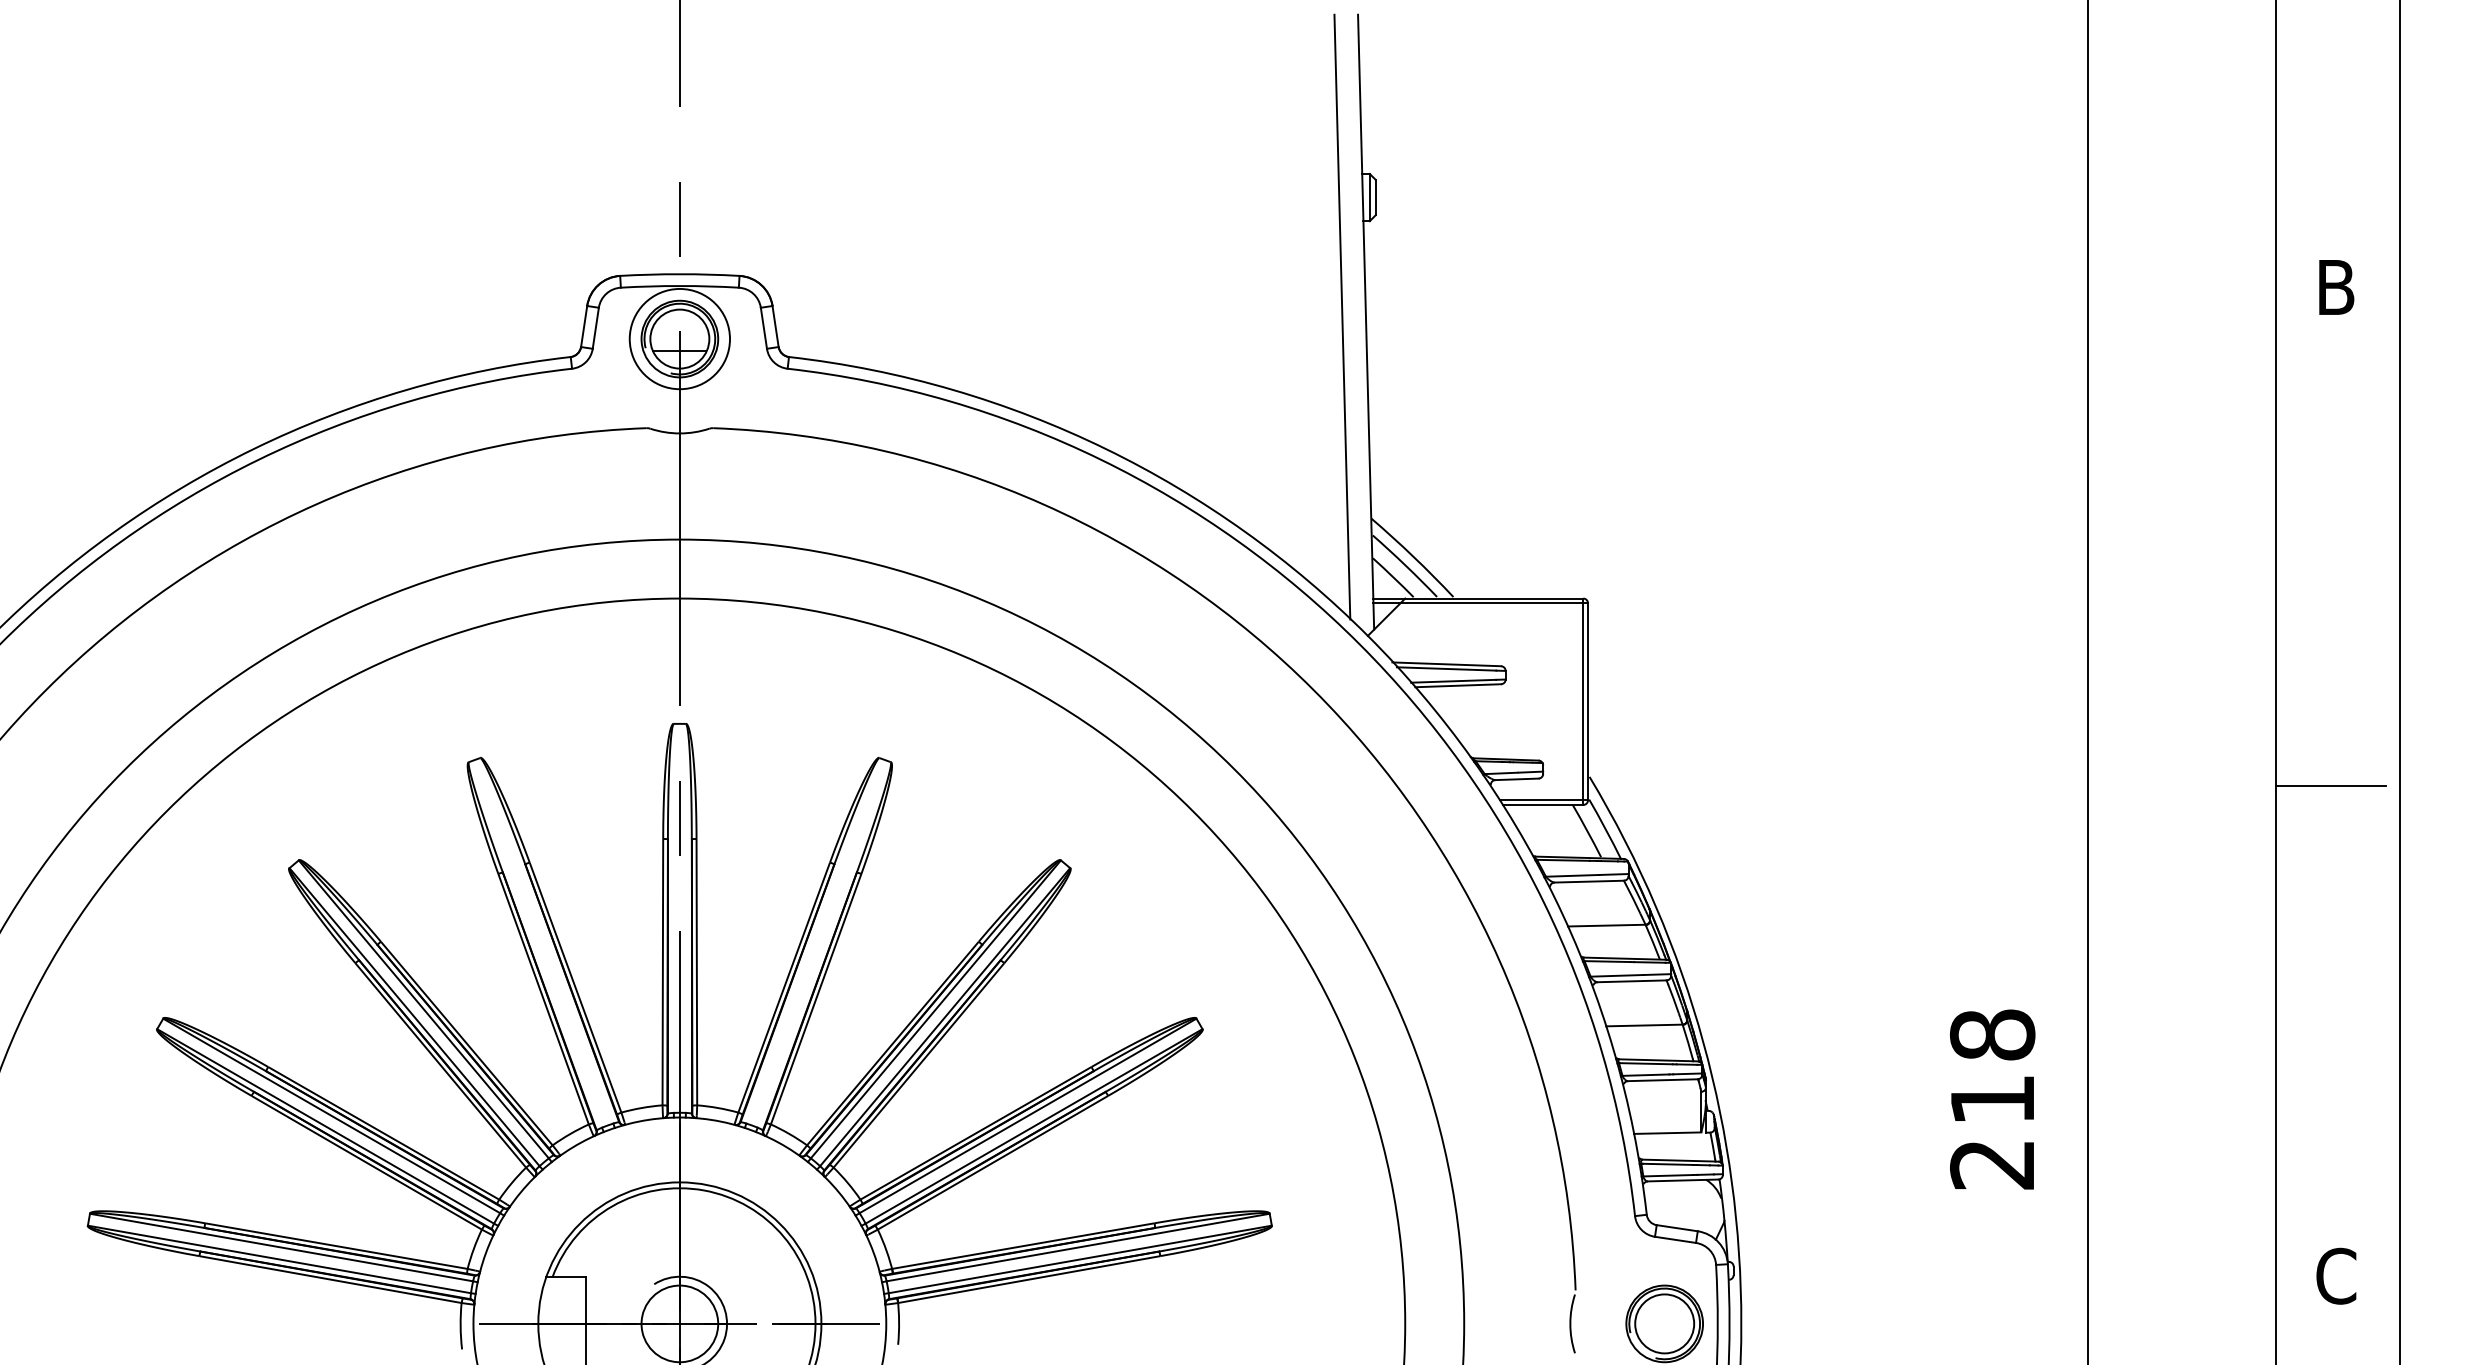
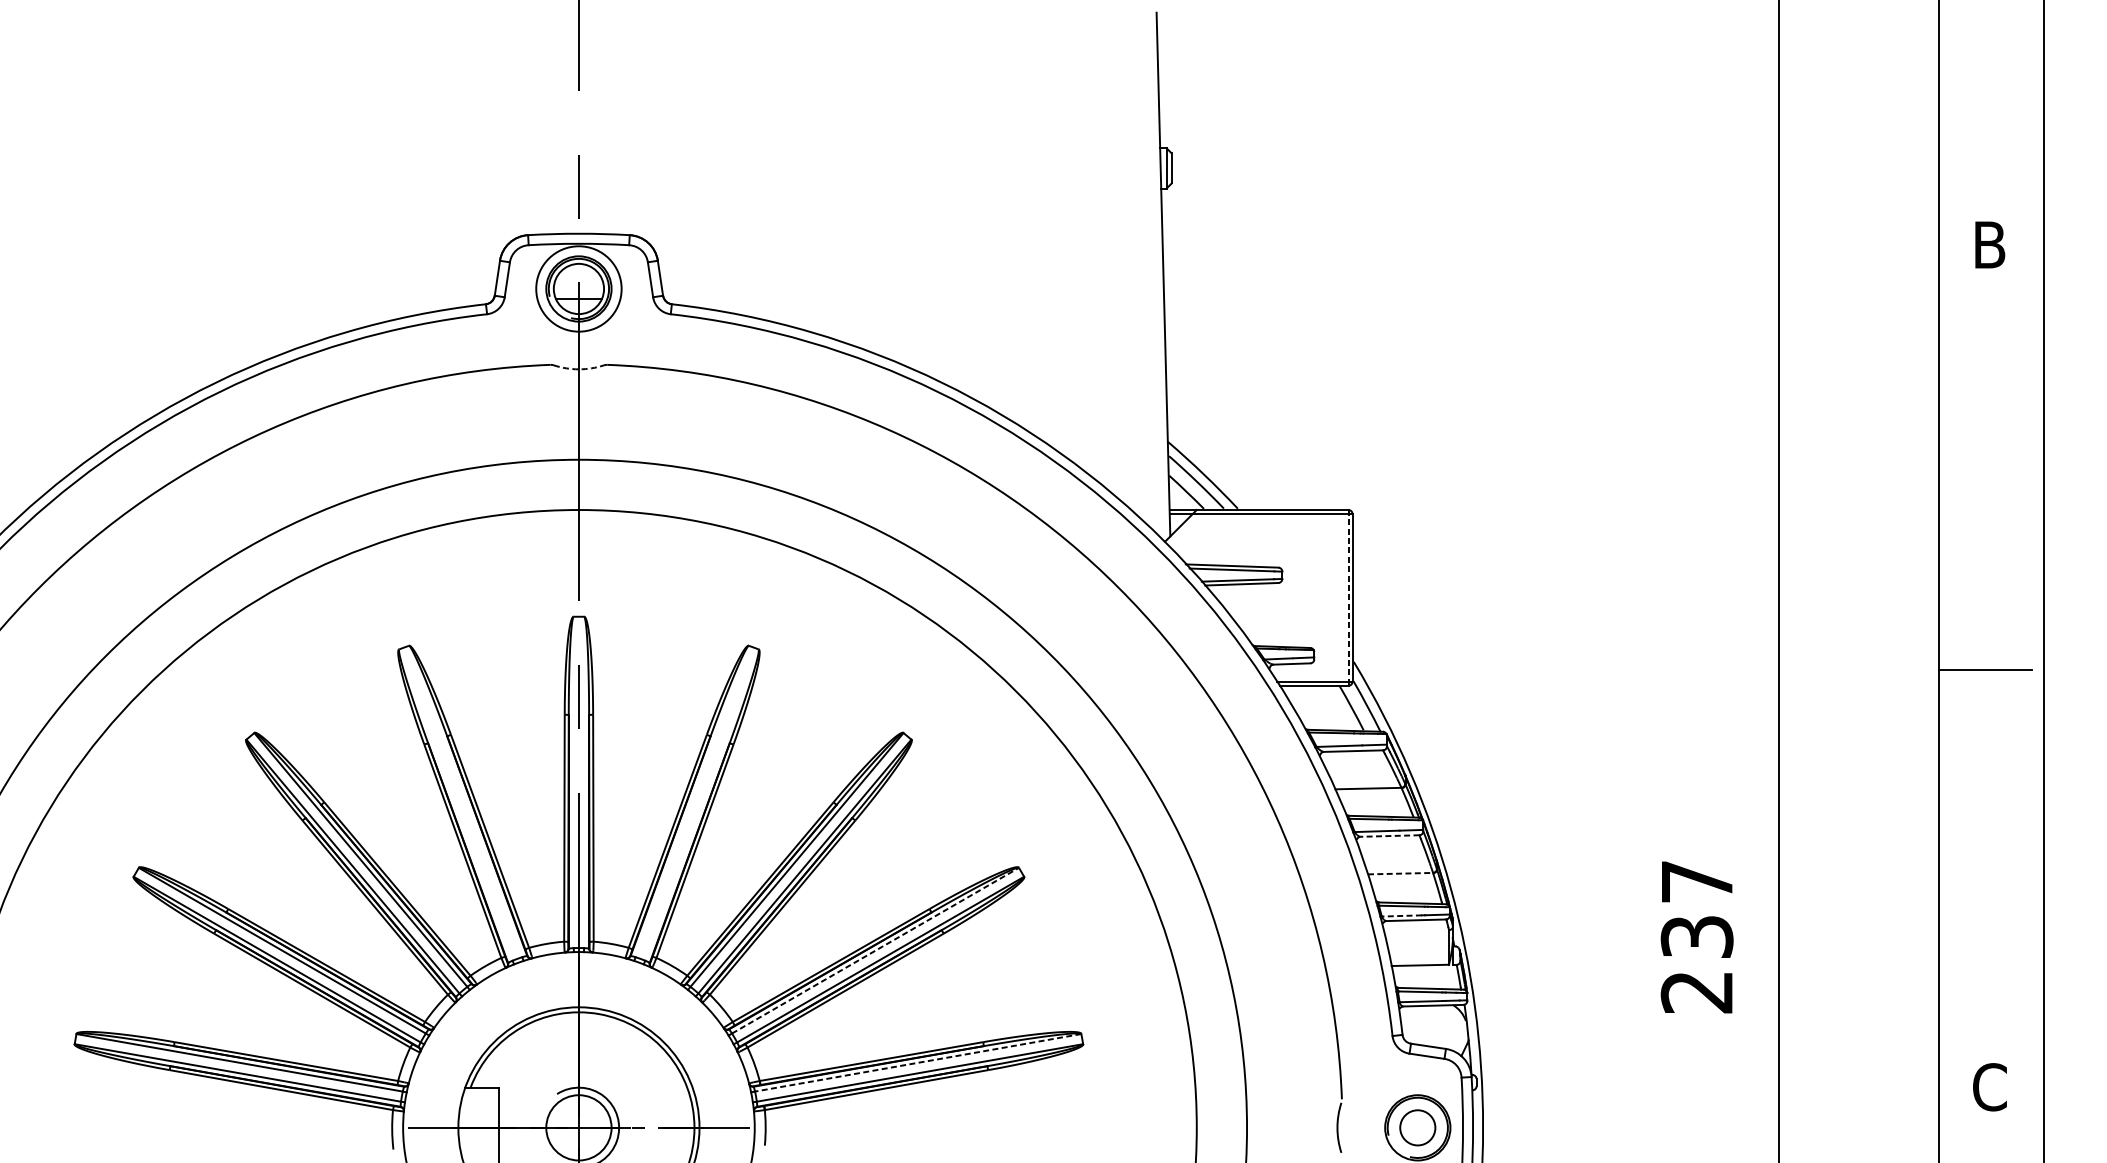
line: (1342, 316) -> (1143, 269), removed
arc: (679, 433) -> (578, 369), solid -> dashed
line: (1583, 702) -> (1348, 598), solid -> dashed
line: (1632, 981) -> (1390, 836), solid -> dashed
line: (1644, 1025) -> (1400, 873), solid -> dashed
text: (1992, 1066) -> (1697, 908), 218 -> 237
line: (1645, 1075) -> (1401, 916), solid -> dashed
line: (1028, 1115) -> (875, 950), solid -> dashed
line: (1077, 1247) -> (917, 1062), solid -> dashed
circle: (1664, 1323) -> (1417, 1127), size x0.7

